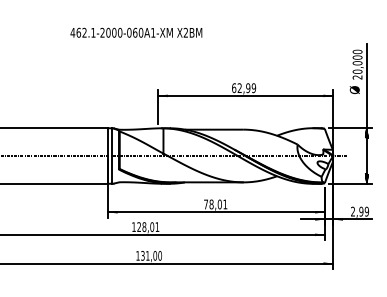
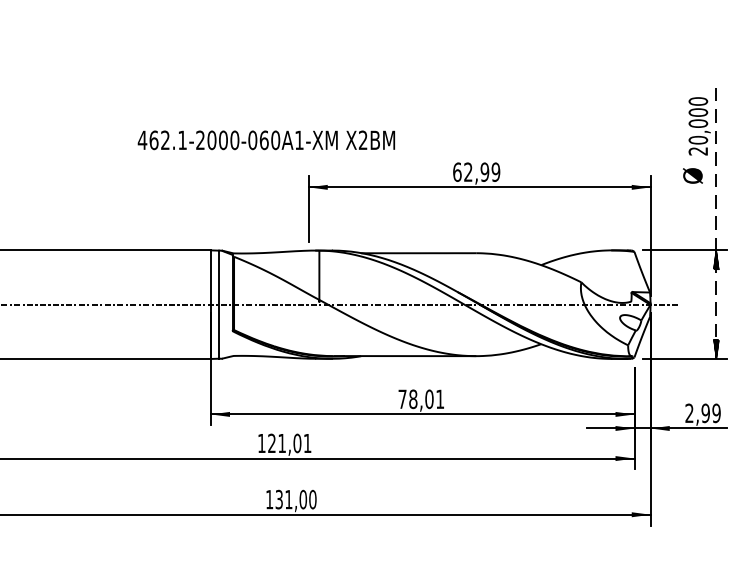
text: (136, 32) -> (266, 139), moved
line: (366, 113) -> (715, 221), solid -> dashed
text: (144, 227) -> (282, 444), 128,01 -> 121,01

